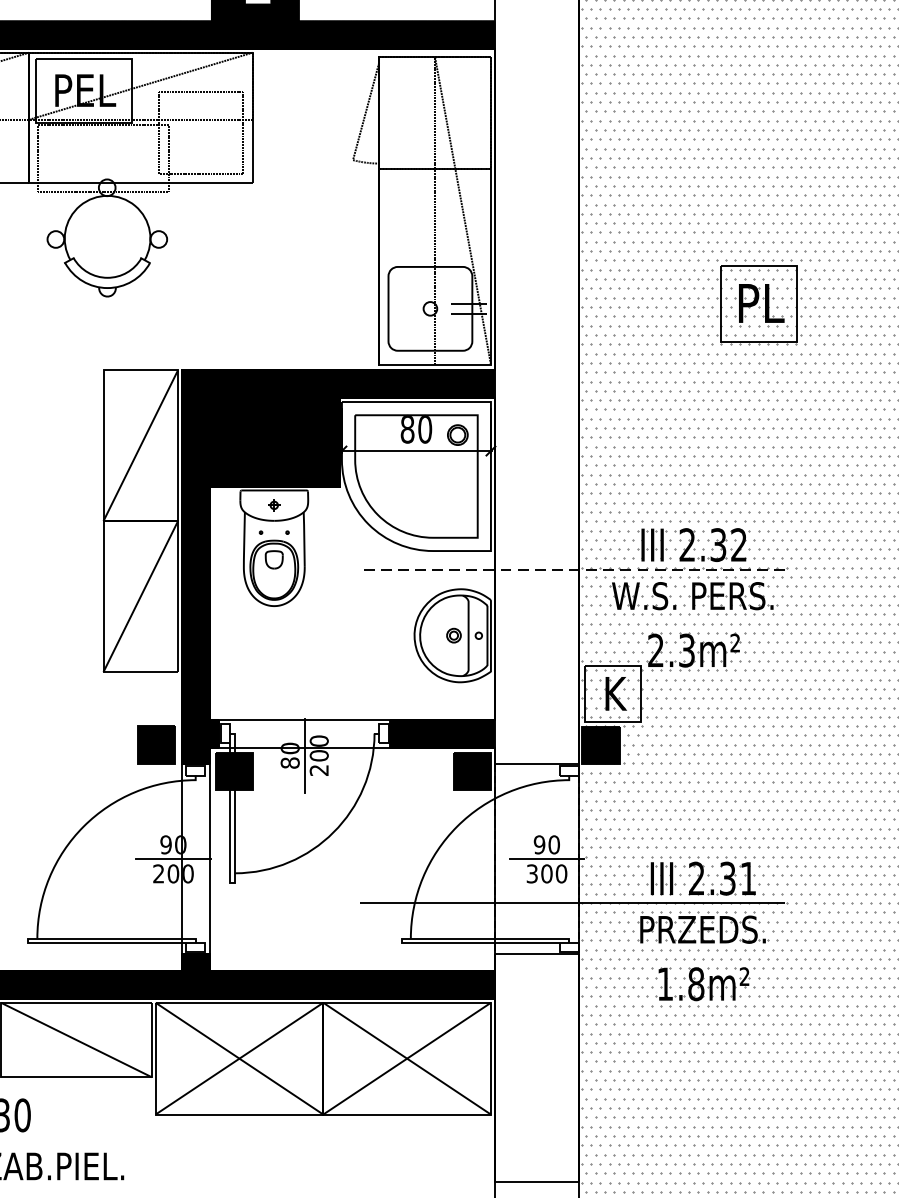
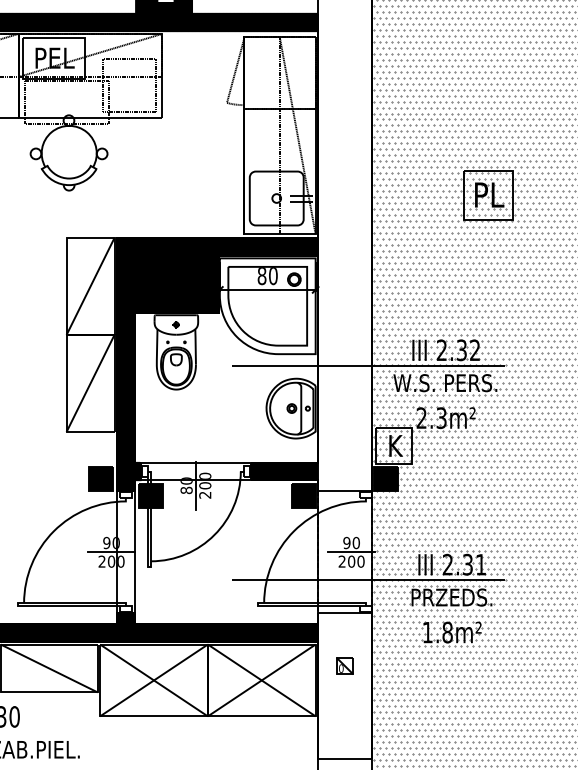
line: (573, 570) -> (368, 366), dashed -> solid
text: (531, 873) -> (341, 561), 300 -> 200
part: (535, 1035) -> (344, 665), added

